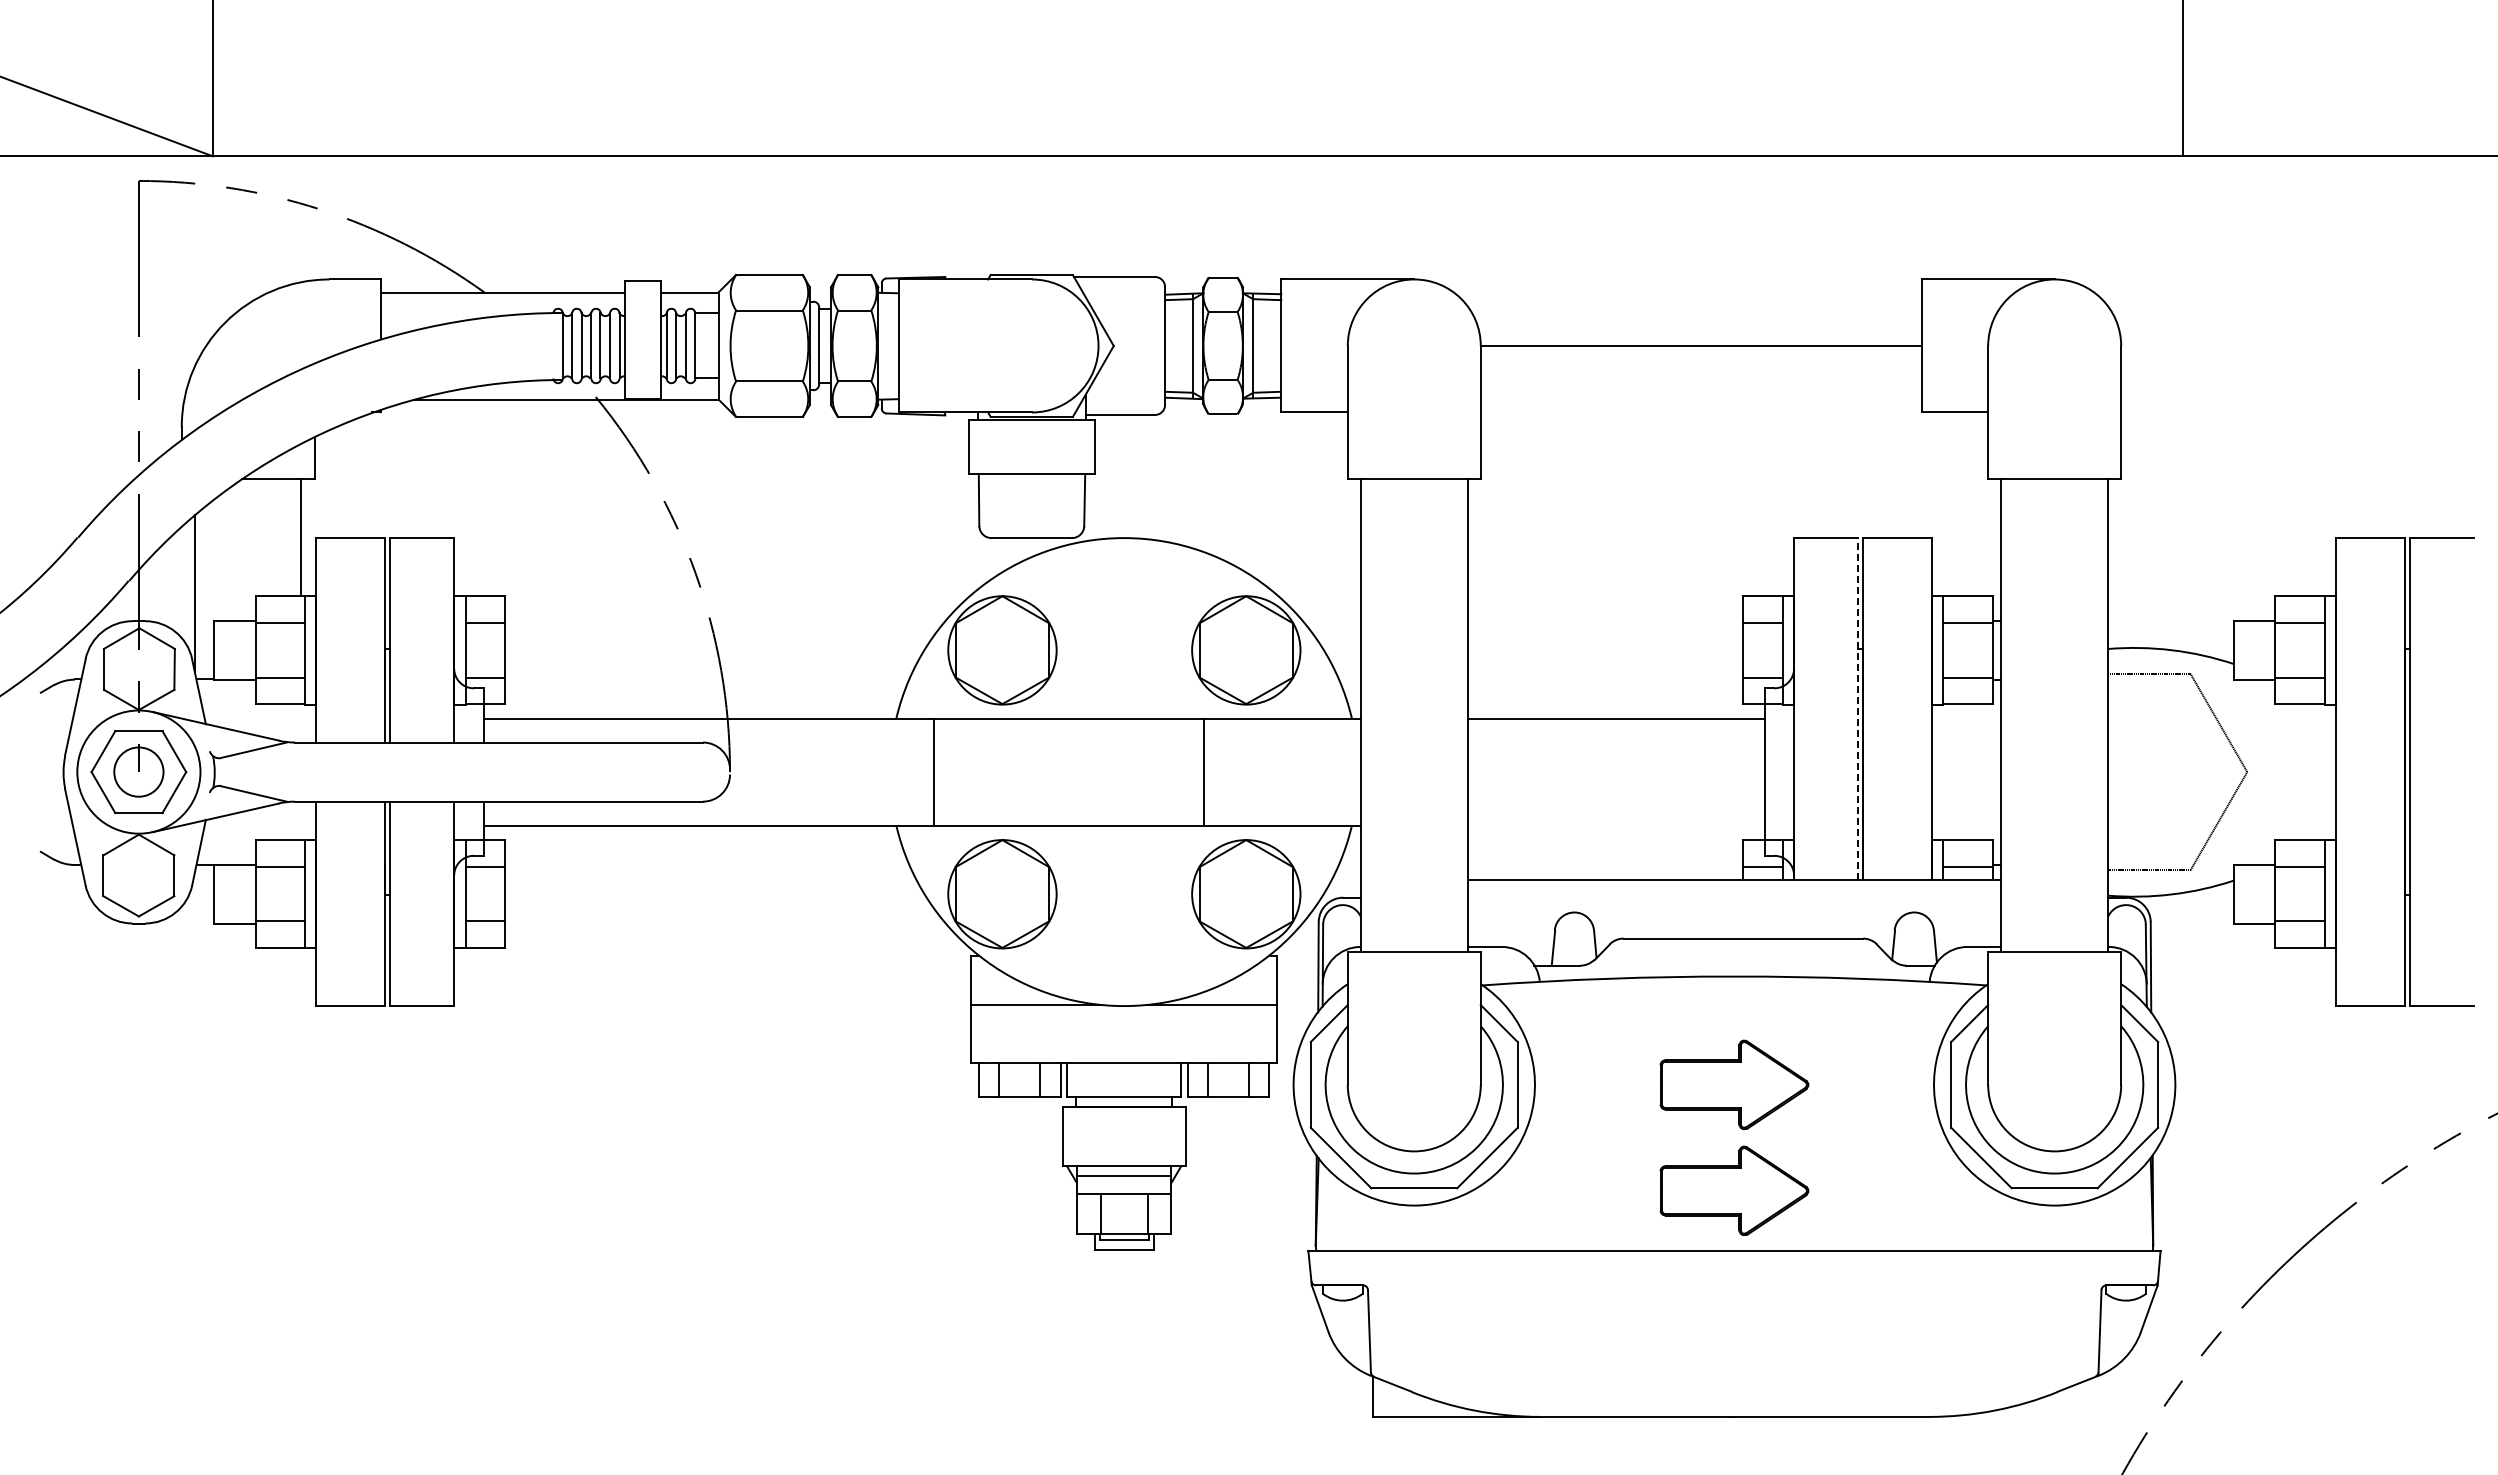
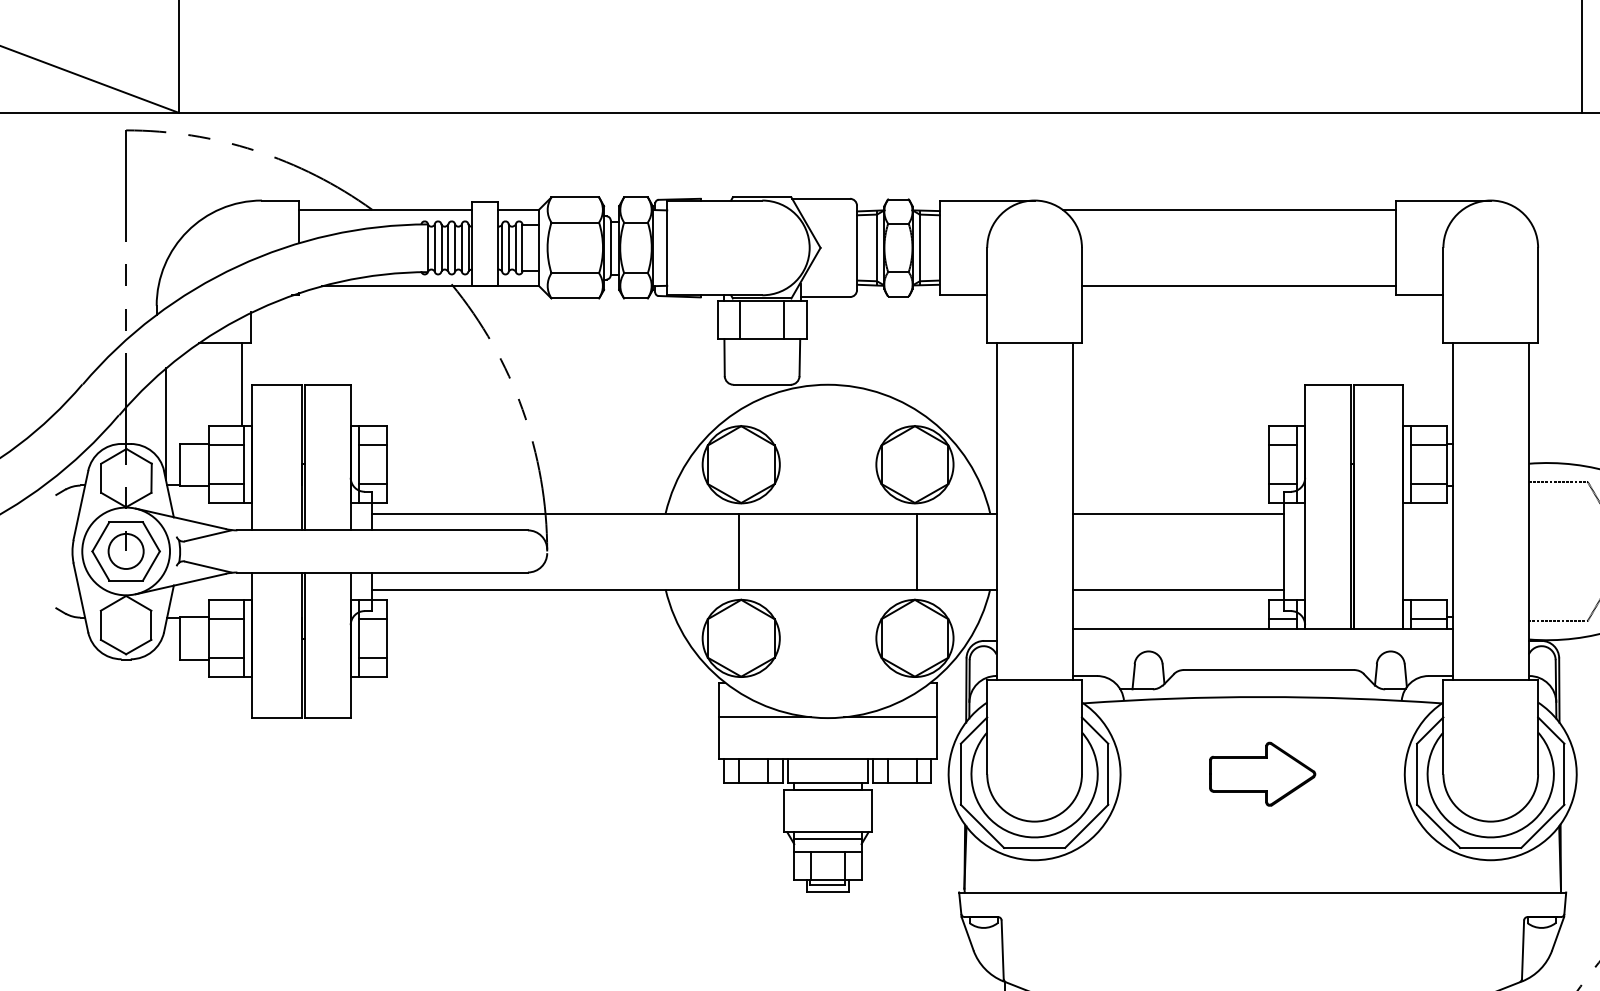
line: (1687, 292) -> (1229, 209), added
line: (1700, 345) -> (1238, 286), moved
line: (1000, 446) -> (739, 319), added
line: (1063, 446) -> (784, 319), added
line: (1858, 708) -> (1351, 506), dashed -> solid
line: (934, 771) -> (739, 551), moved
line: (1204, 771) -> (917, 551), moved
line: (1615, 825) -> (1177, 589), added
part: (1734, 1190) -> (1262, 849), removed

